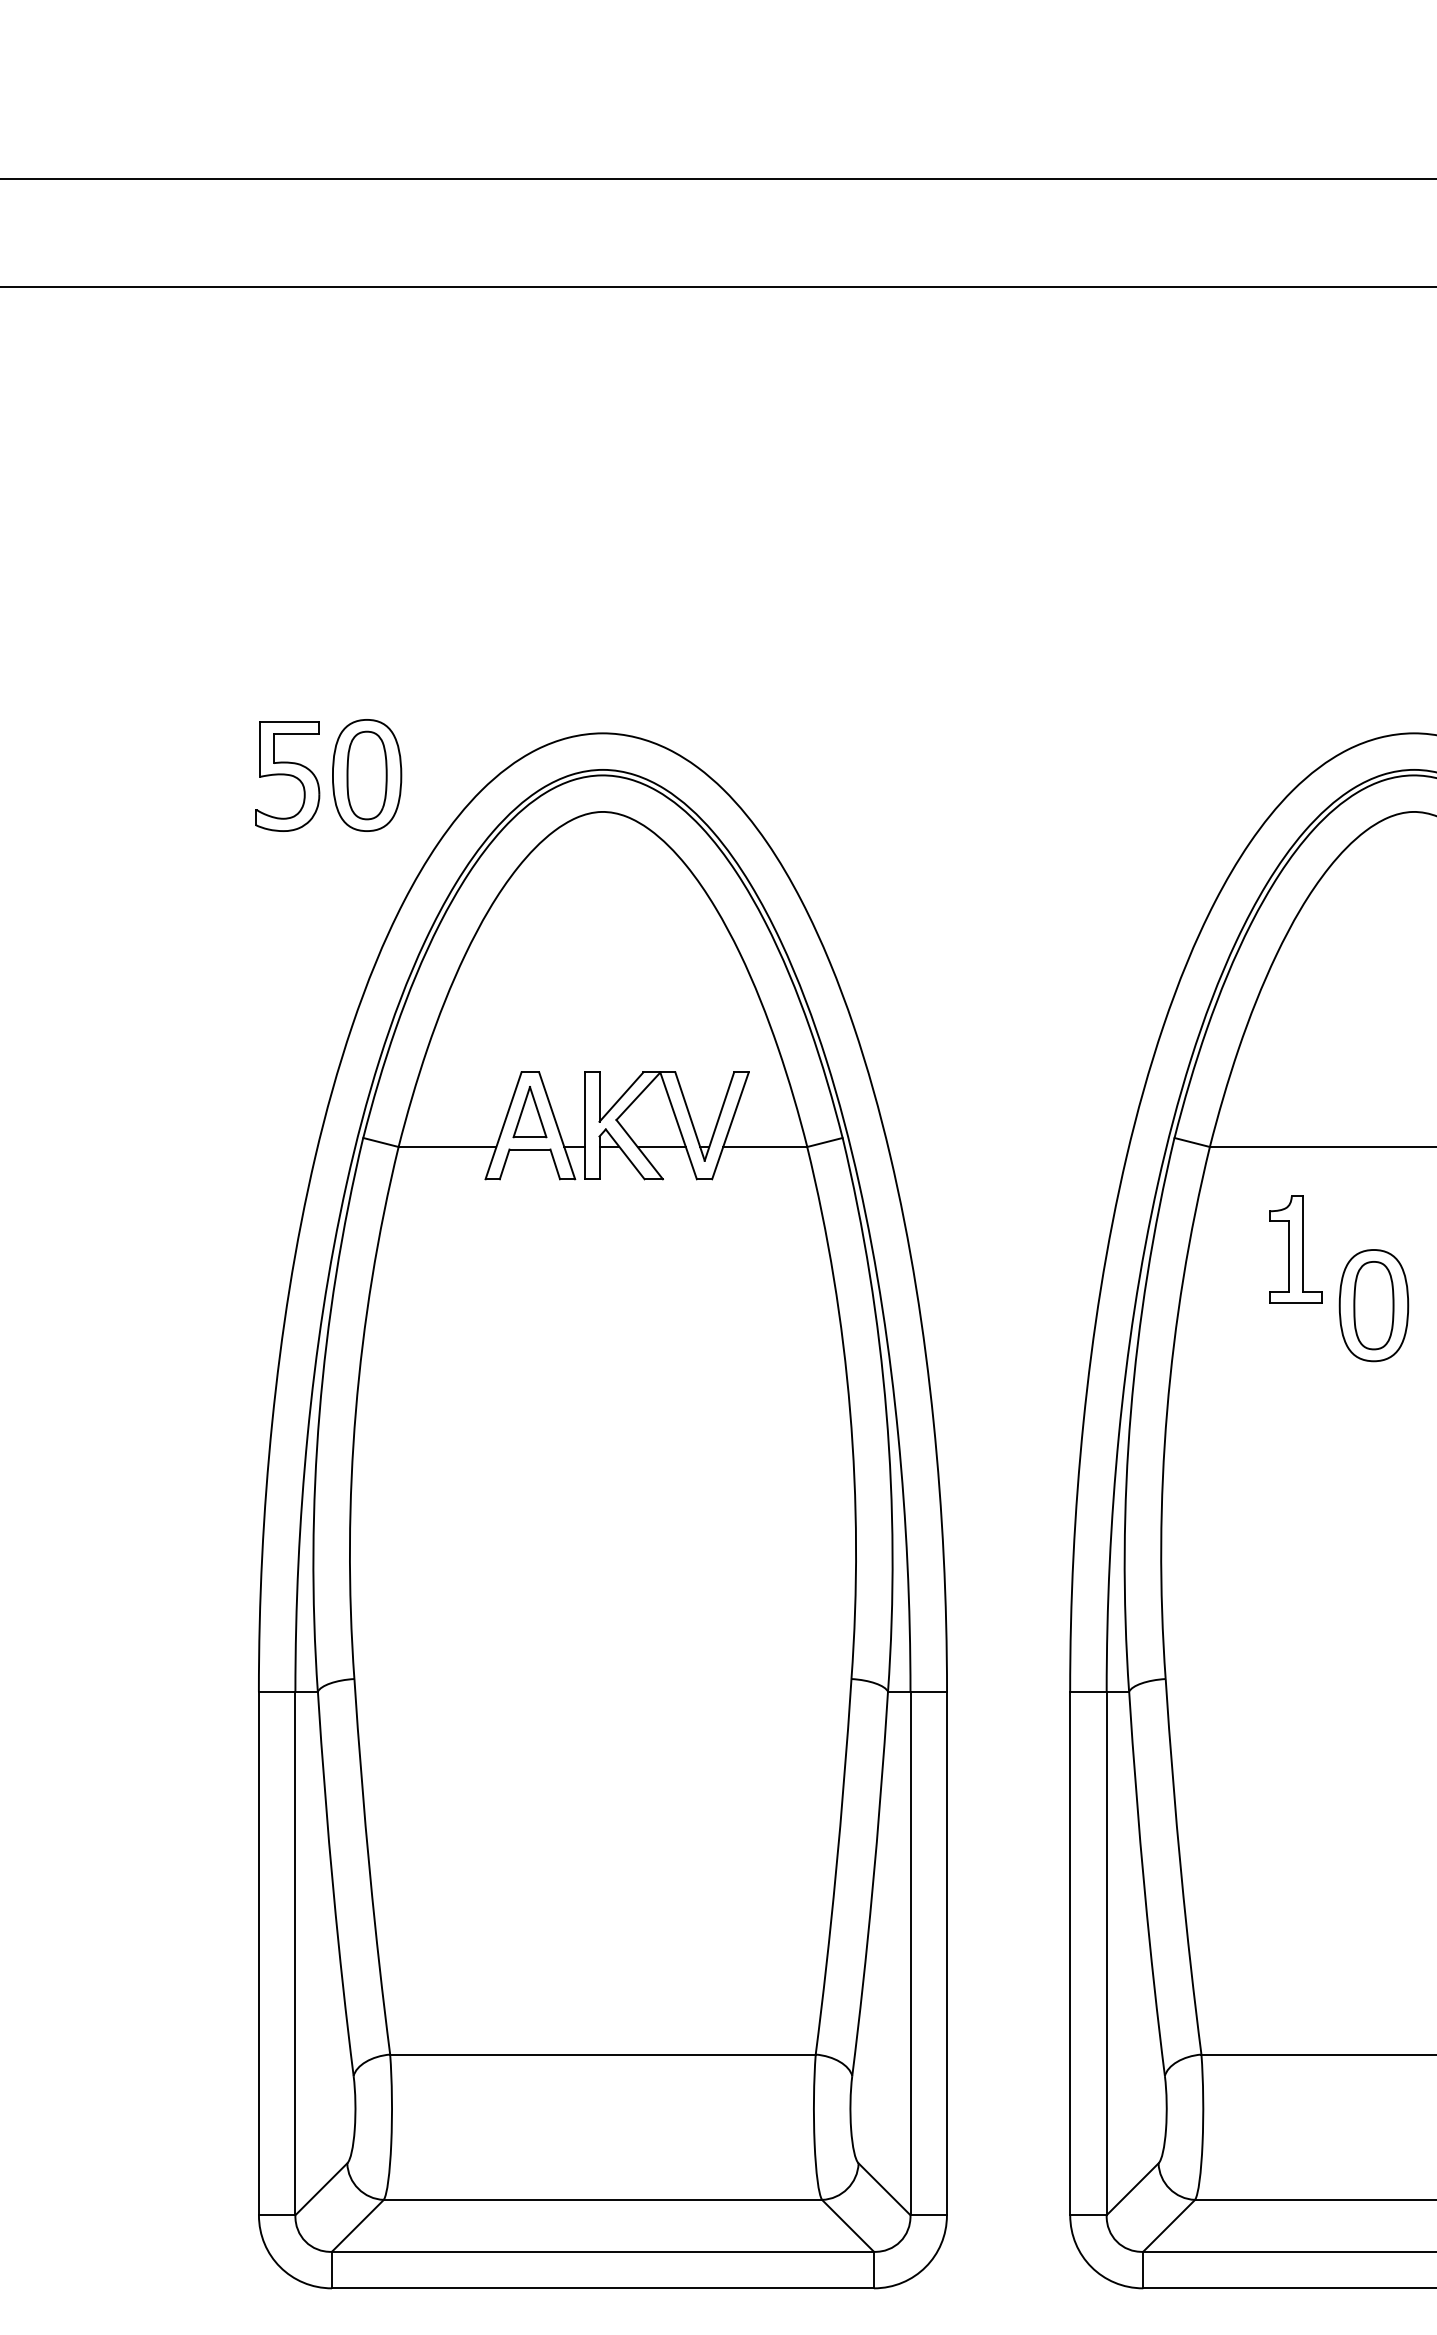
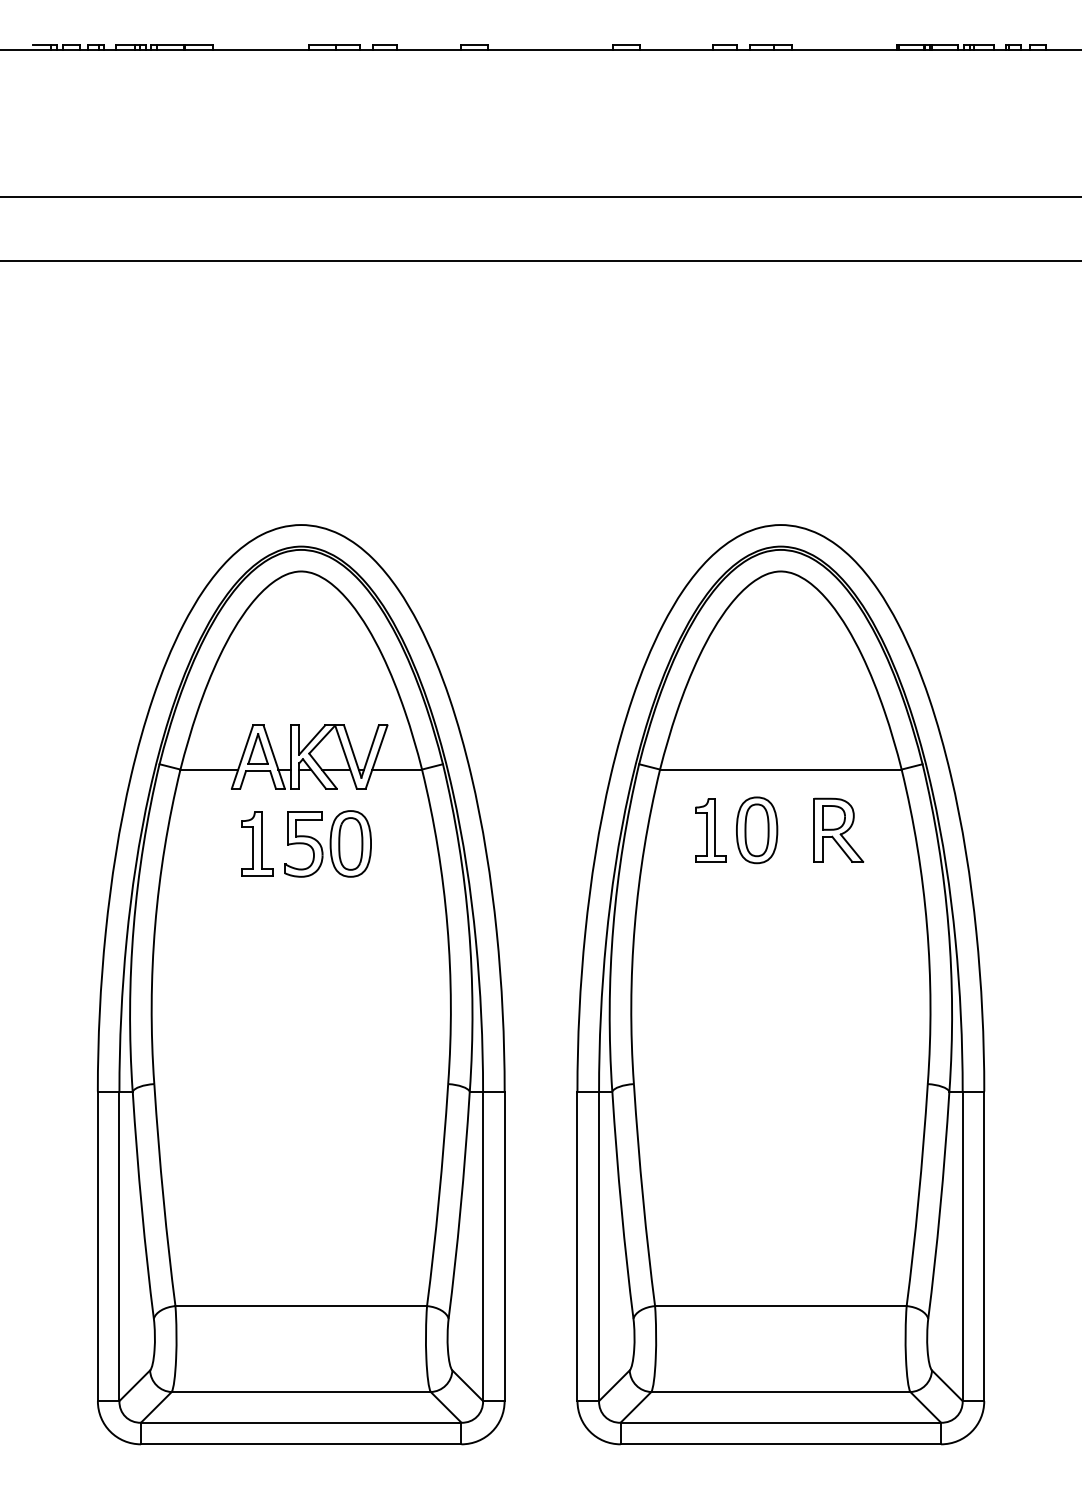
part: (327, 774) -> (327, 843), moved
part: (528, 1272) -> (257, 843), added
part: (1374, 1305) -> (757, 830), moved

